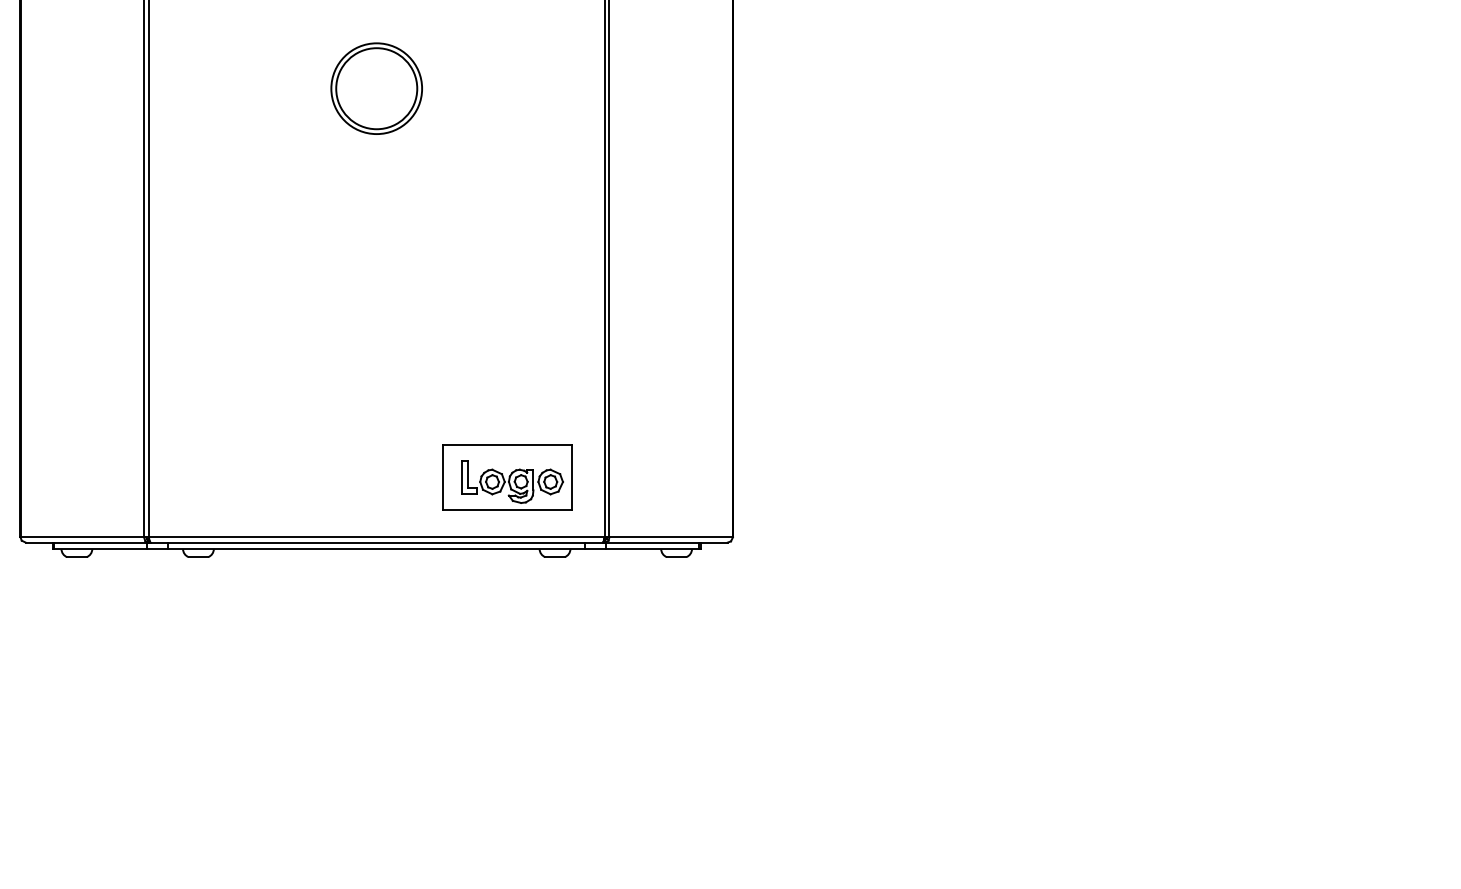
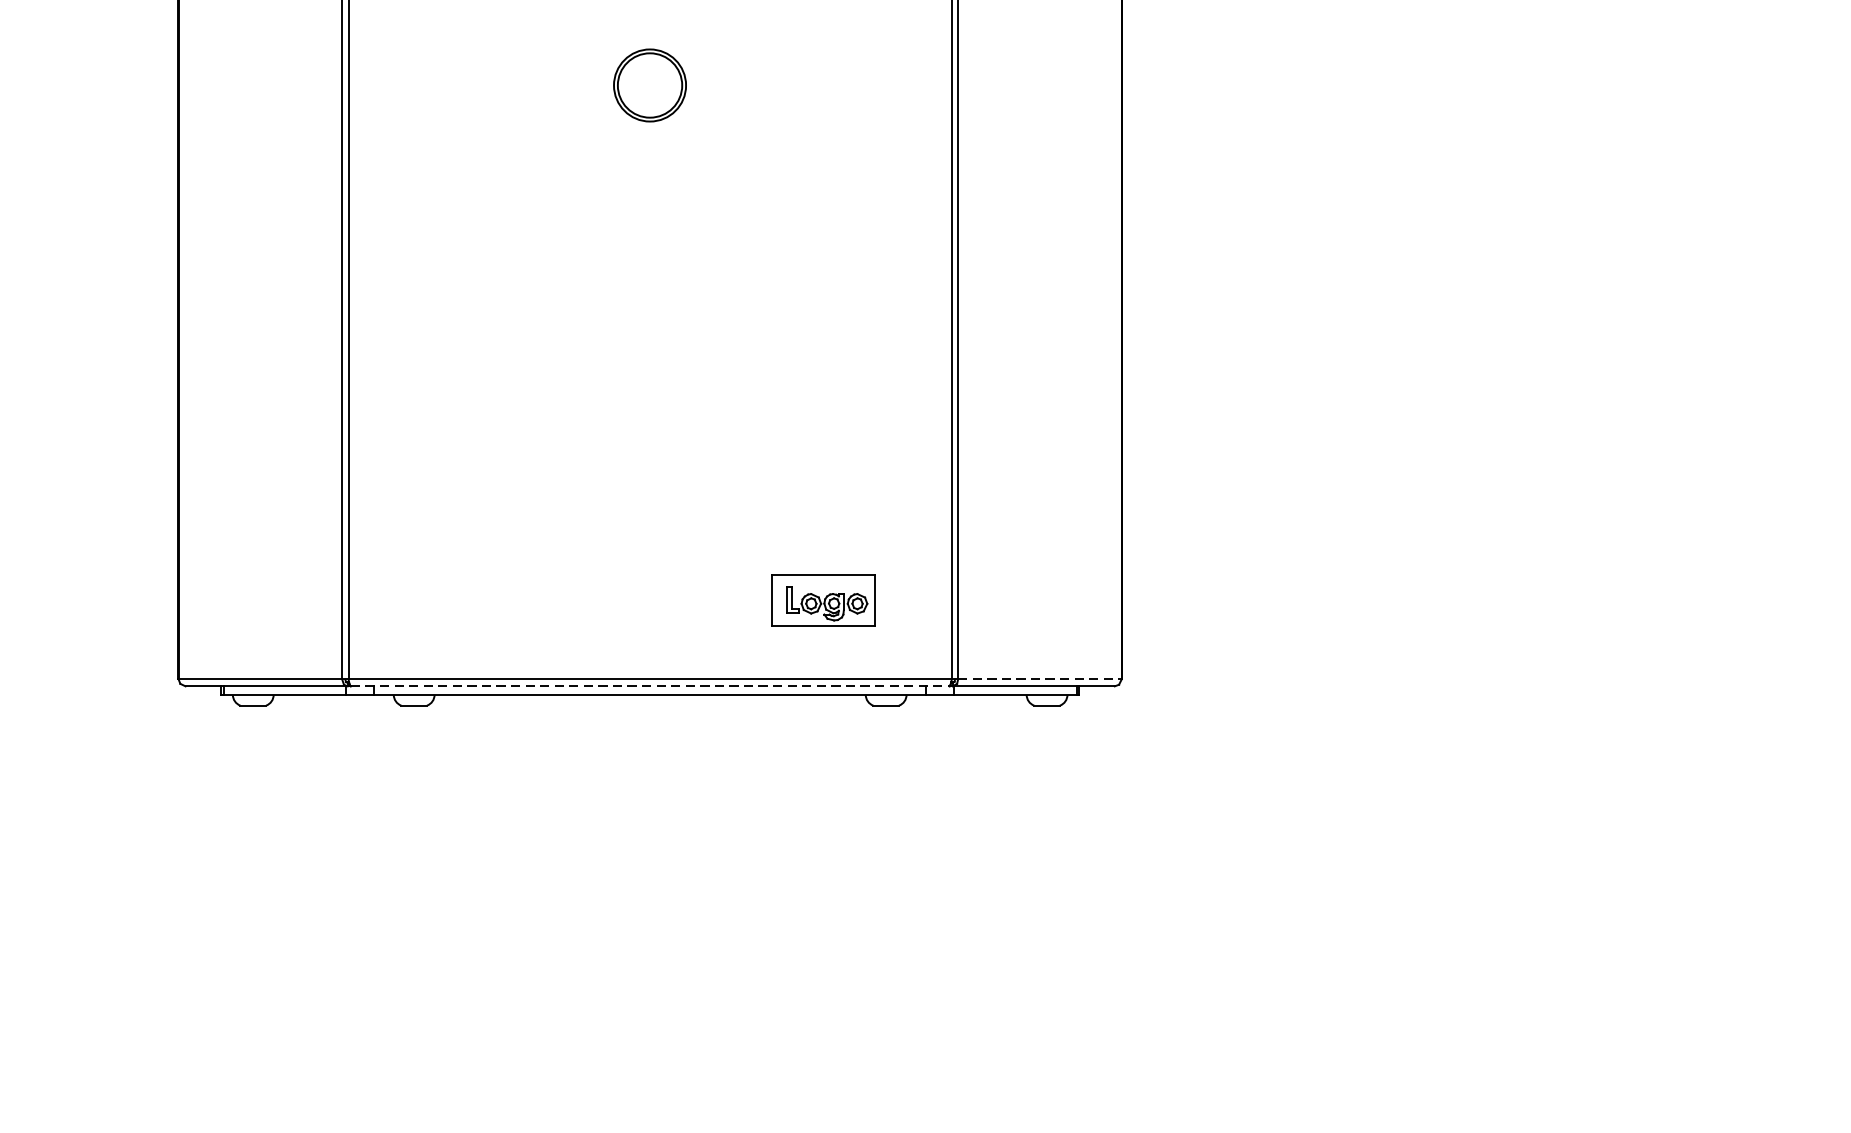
part: (376, 88) -> (649, 85), size x0.6
part: (507, 477) -> (823, 600), size x0.6
line: (671, 537) -> (1040, 679), solid -> dashed
line: (377, 542) -> (651, 686), solid -> dashed

